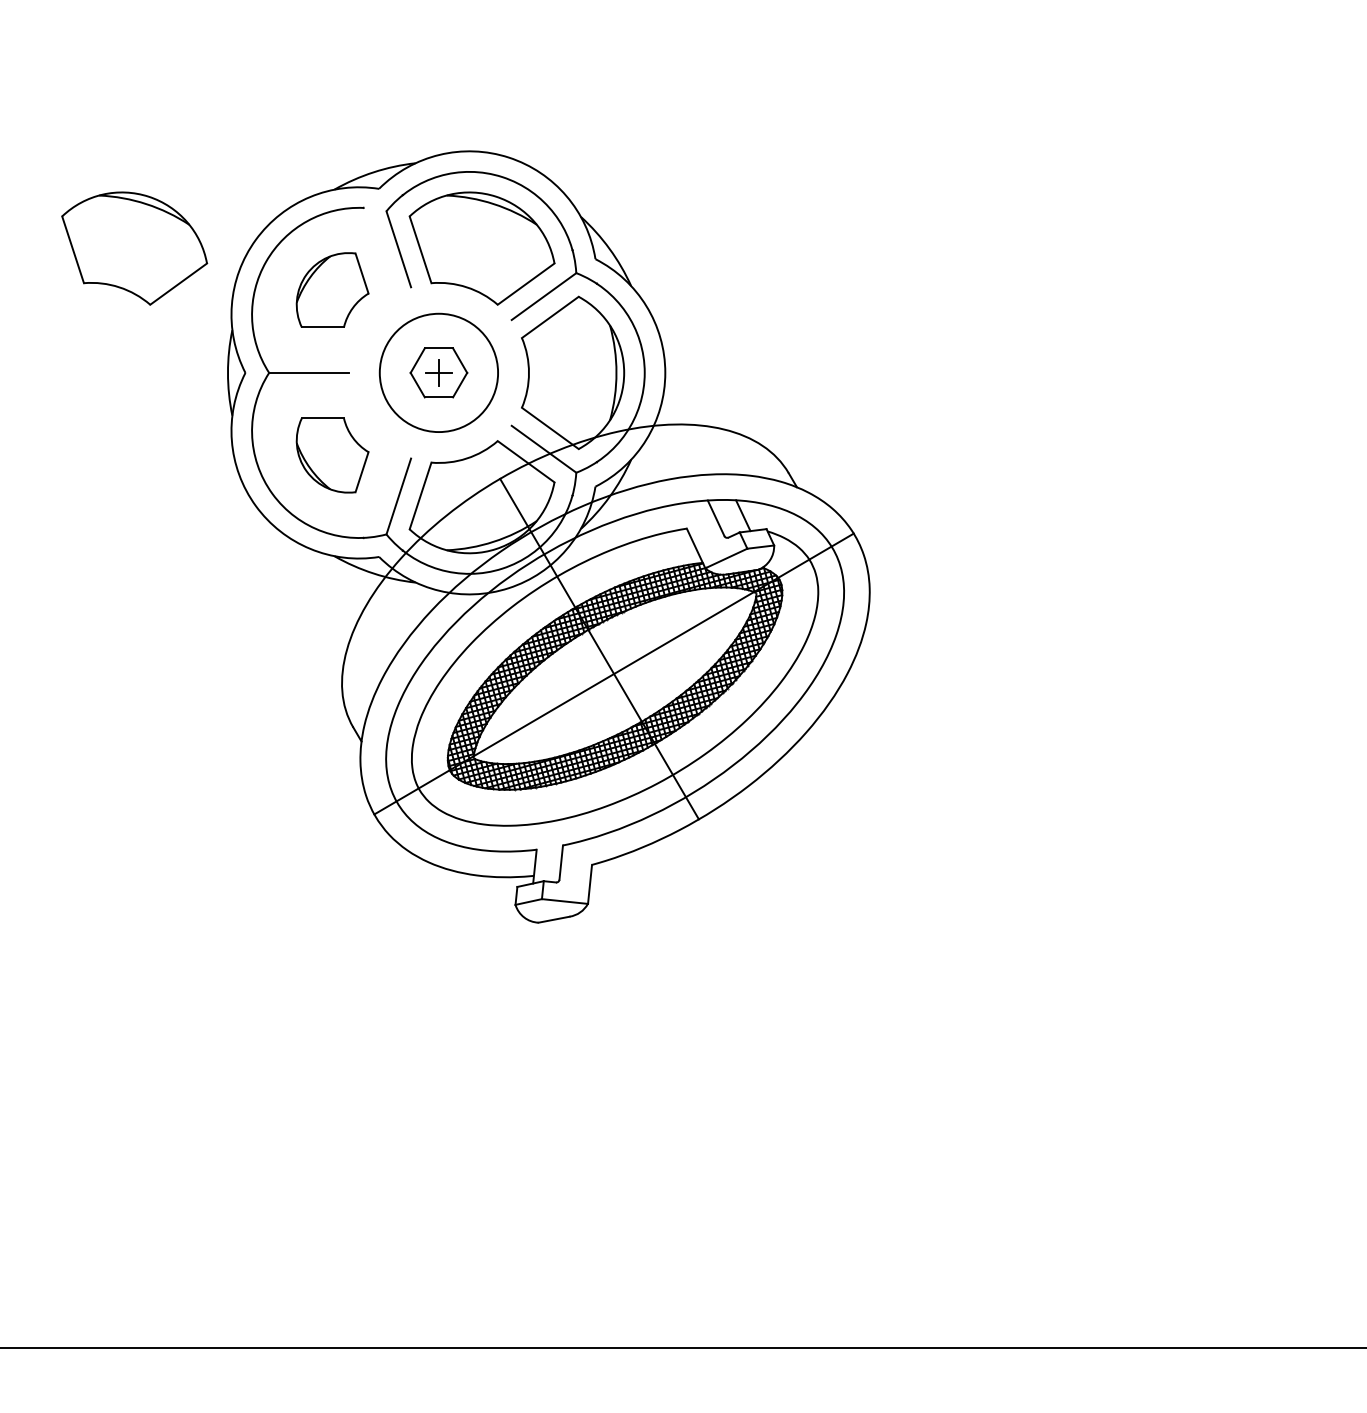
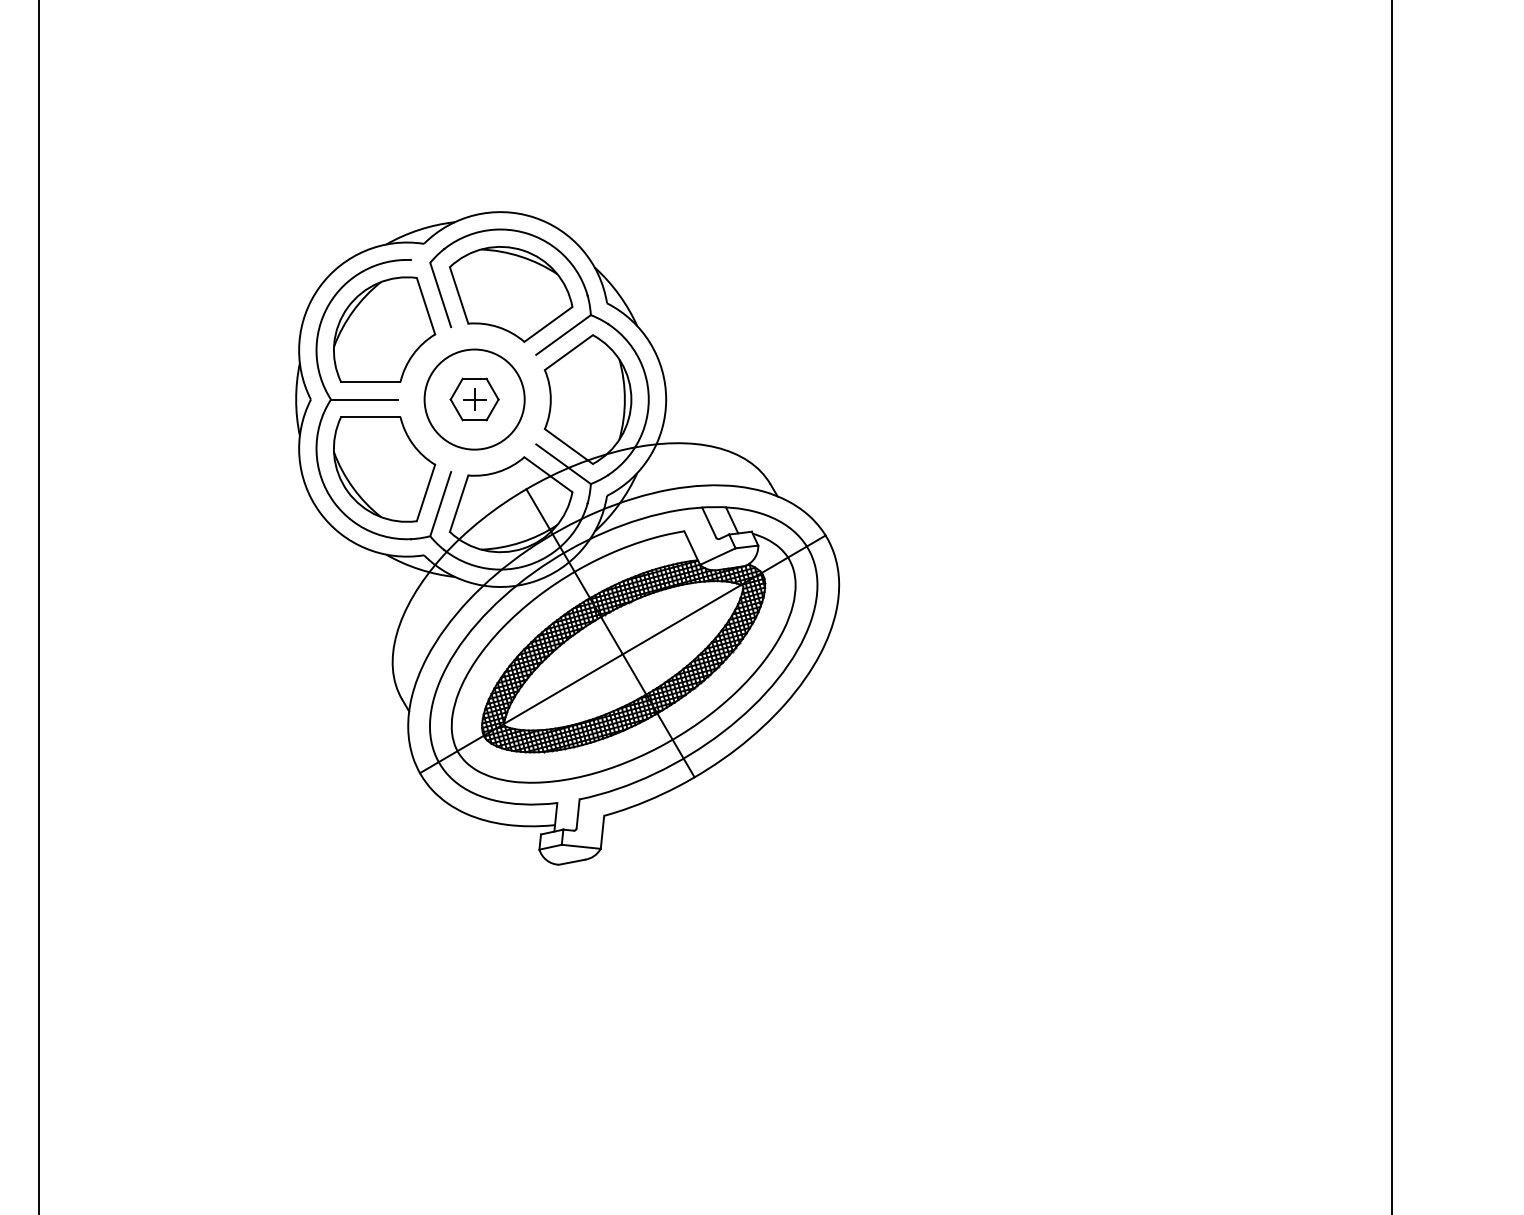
part: (135, 248) -> (217, 294), removed
part: (332, 290) -> (384, 329), size x1.67
part: (332, 455) -> (384, 469), size x1.67

